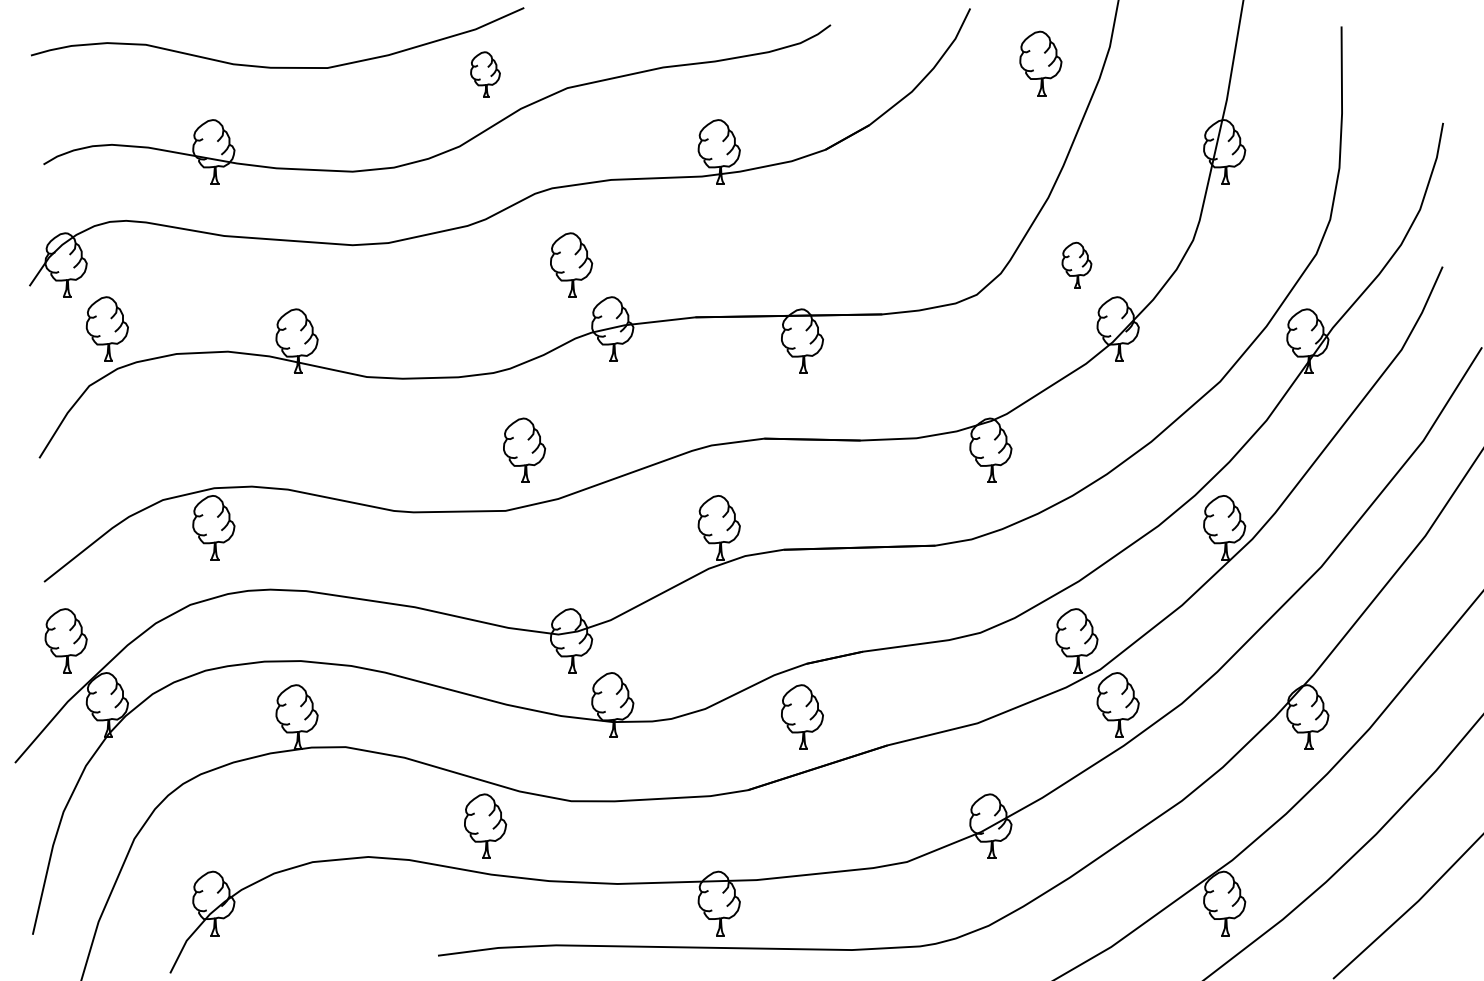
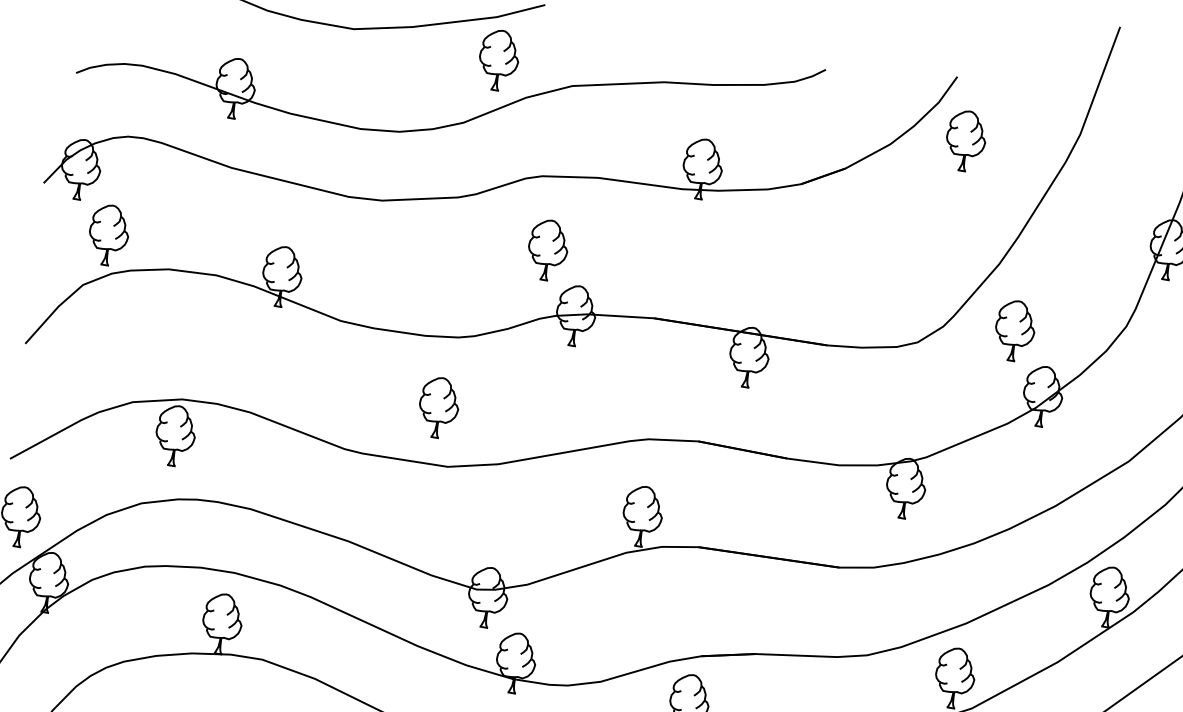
part: (1040, 63) -> (965, 140), moved
part: (485, 74) -> (498, 60), size x1.43
part: (1076, 264) -> (1014, 330), size x1.43
part: (524, 449) -> (439, 406), moved

